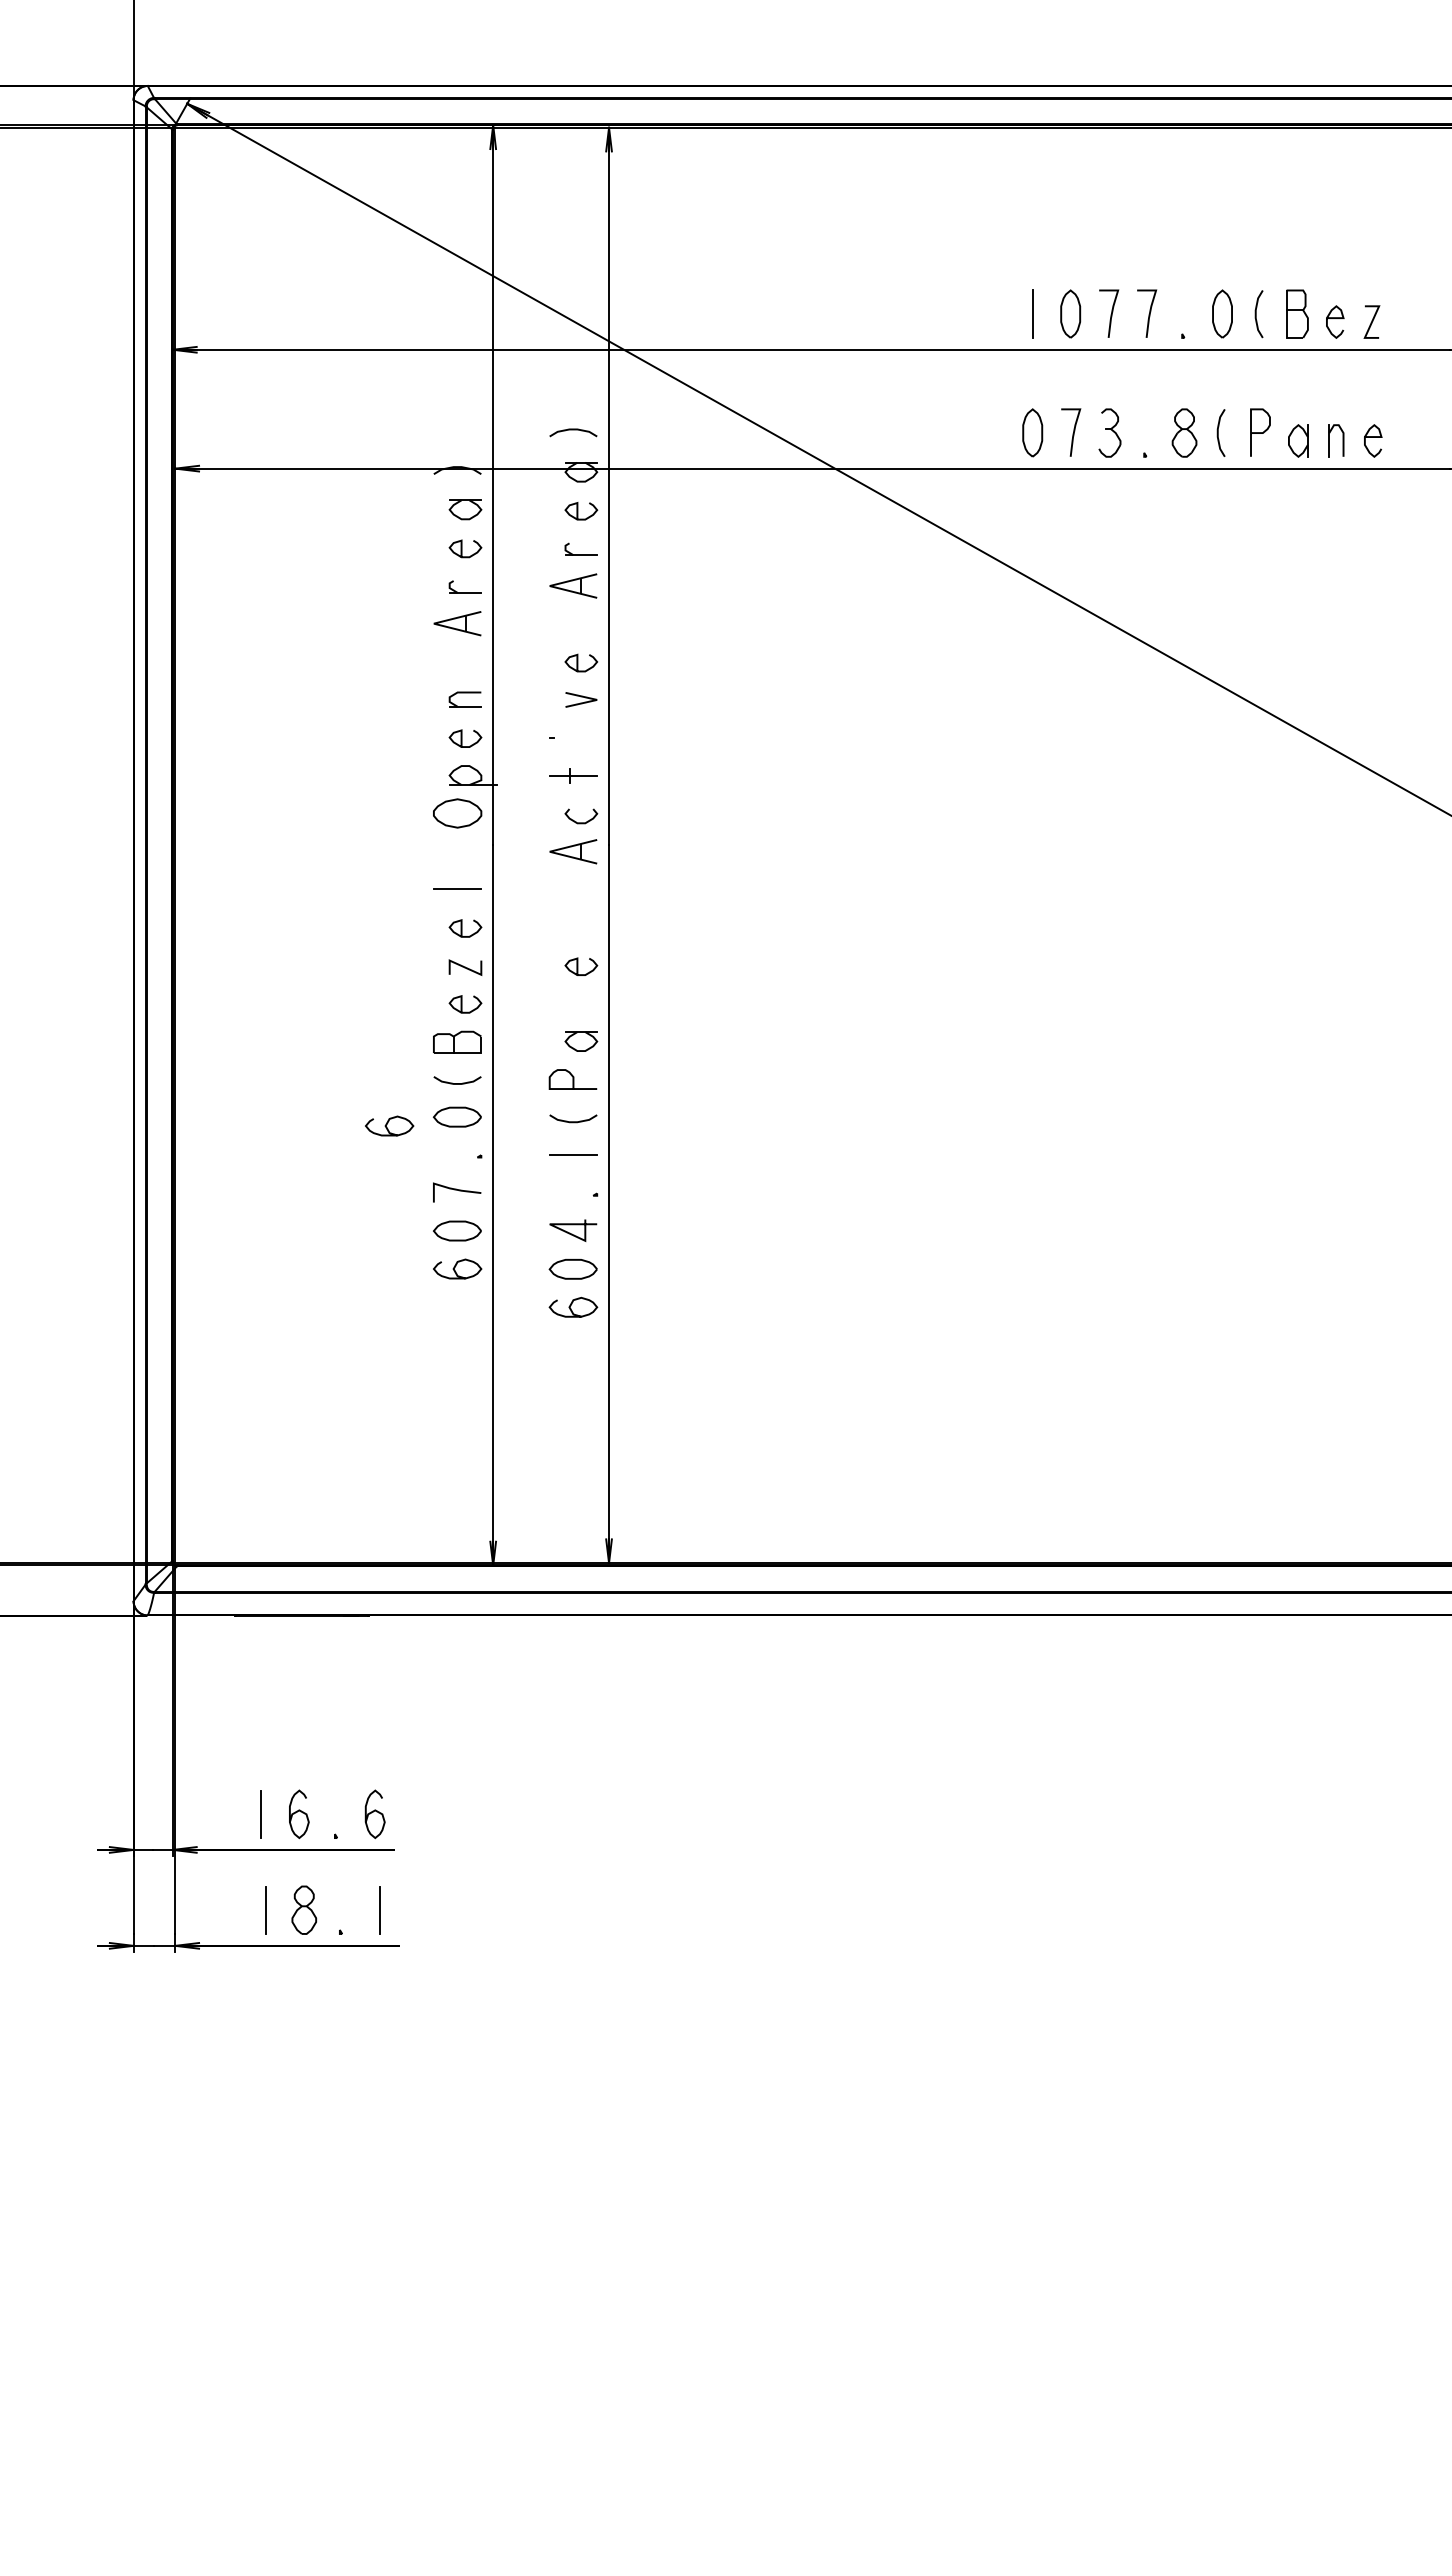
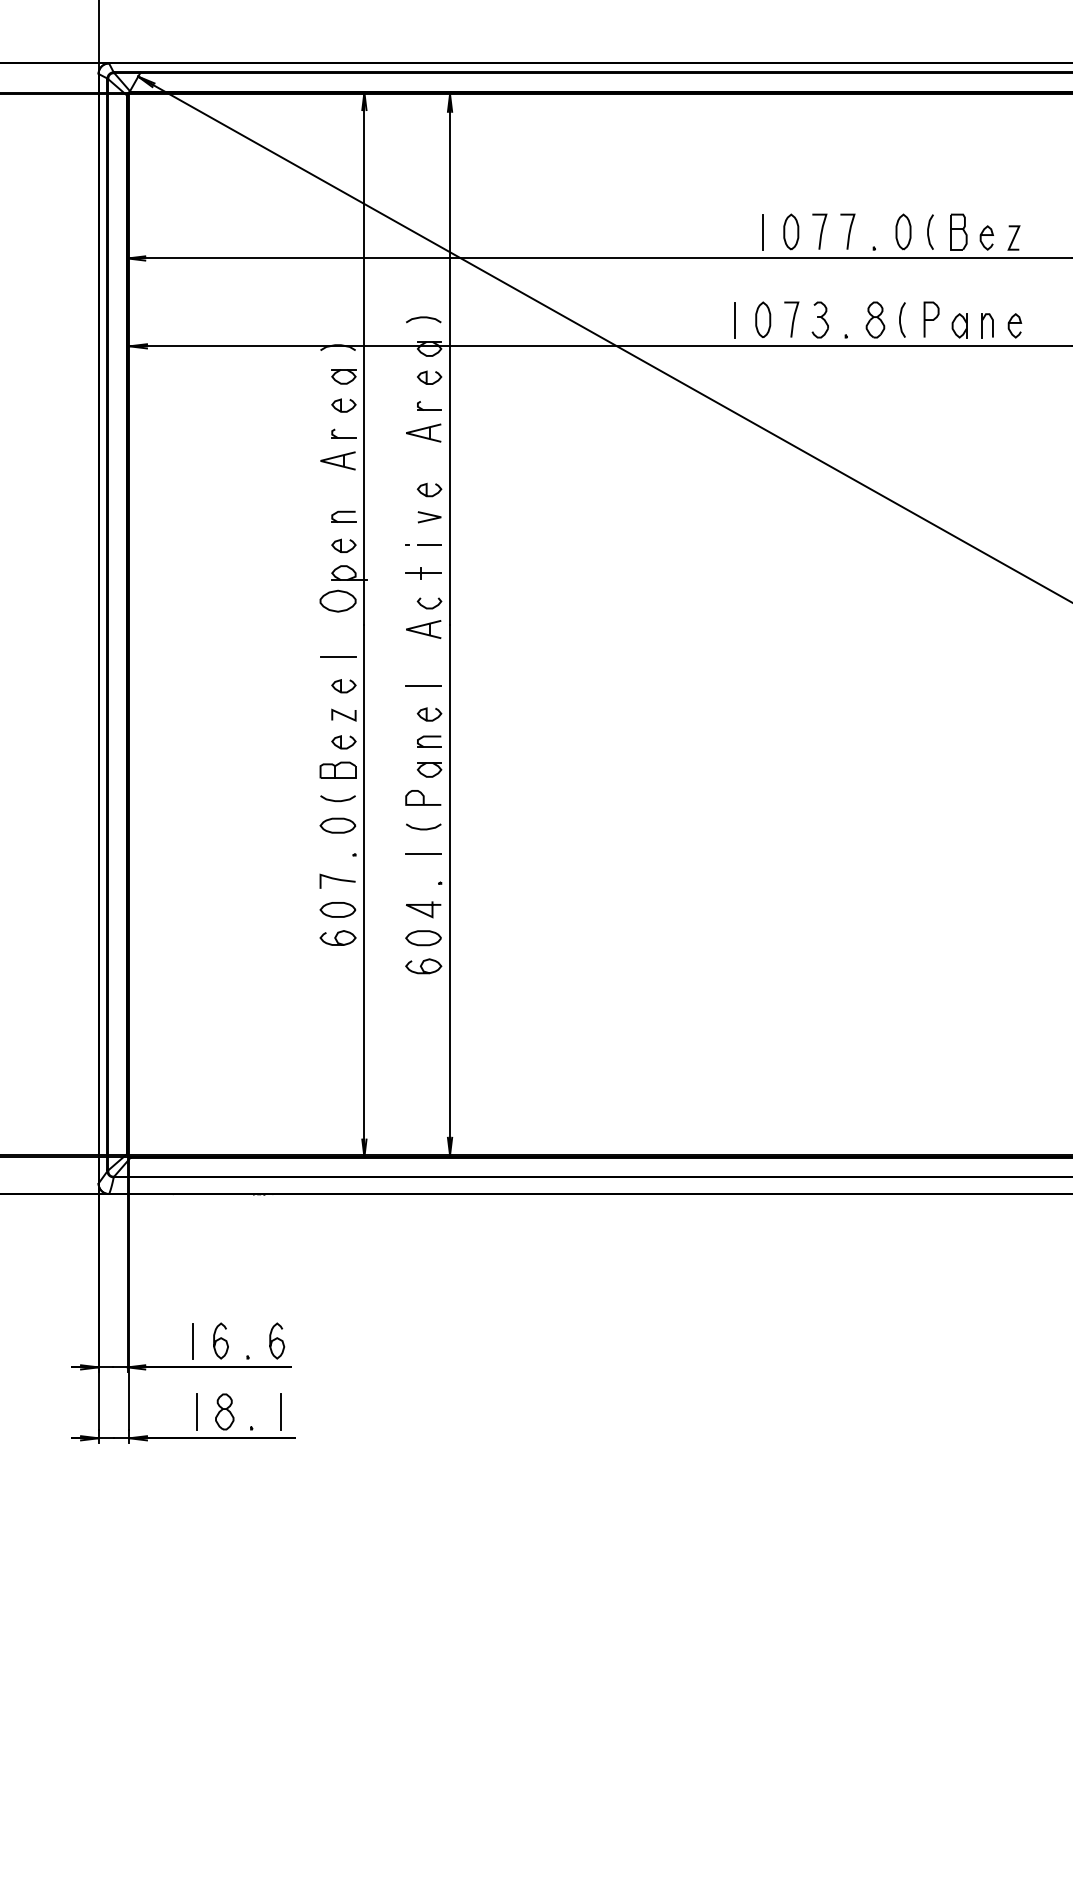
line: (994, 432) -> (734, 319), added
line: (581, 737) -> (429, 545), added
line: (573, 927) -> (423, 685), added
part: (580, 1003) -> (428, 741), added
curve: (388, 1123) -> (287, 830), removed

